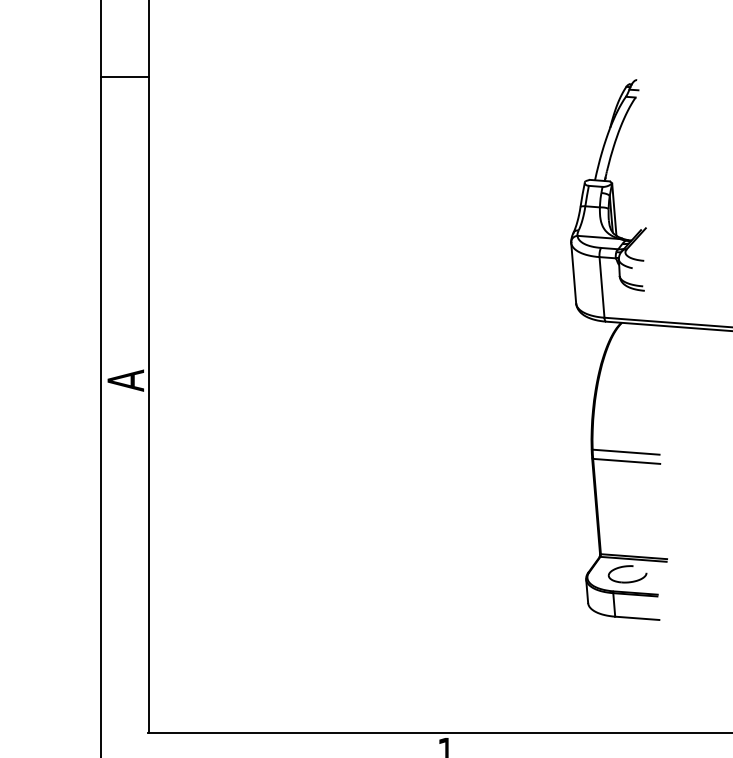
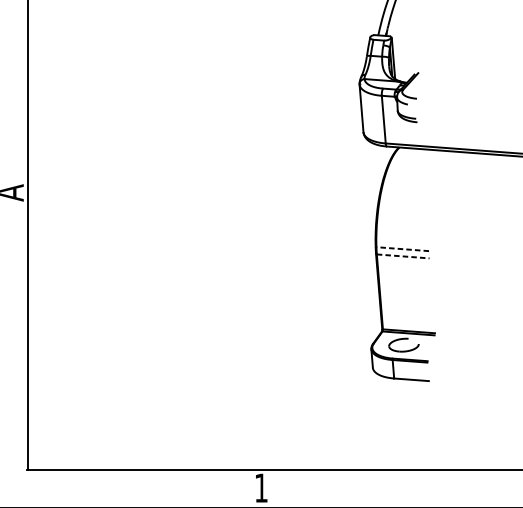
line: (626, 452) -> (403, 249), solid -> dashed
line: (626, 461) -> (403, 256), solid -> dashed

